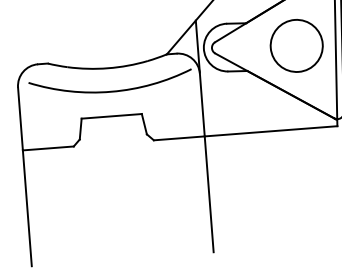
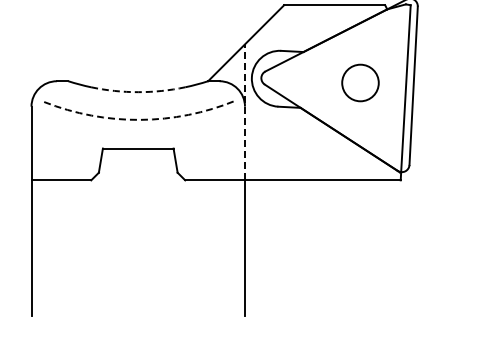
circle: (296, 45) -> (360, 82), size x0.6
arc: (108, 68) -> (138, 92), solid -> dashed
line: (199, 78) -> (244, 112), solid -> dashed
arc: (111, 91) -> (140, 119), solid -> dashed

